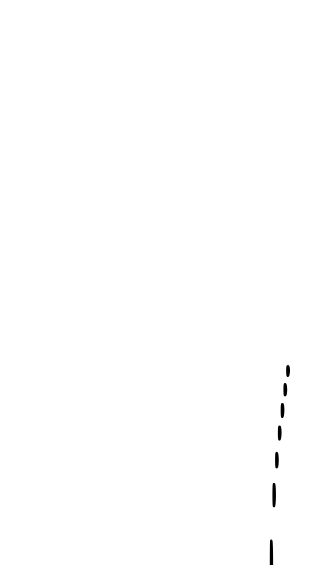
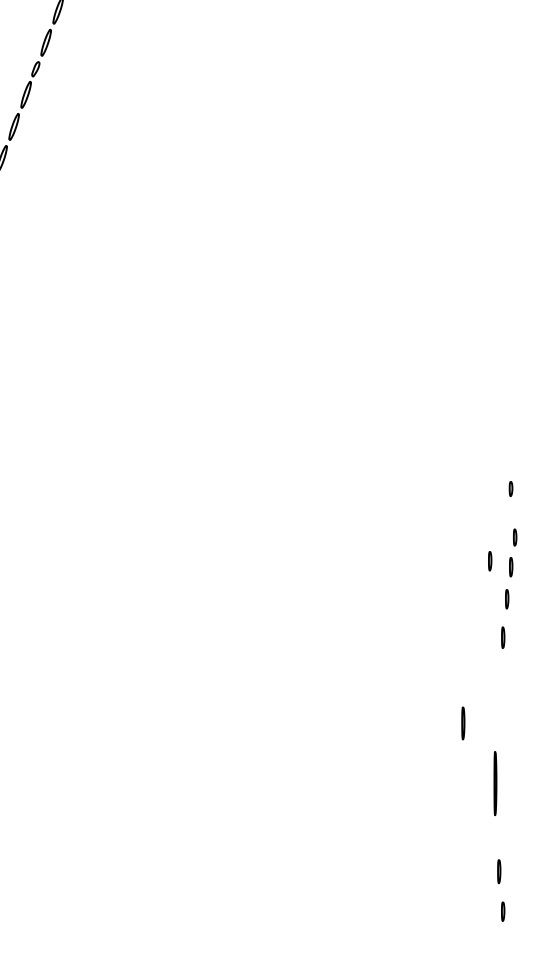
part: (287, 370) -> (510, 488), moved
line: (267, 406) -> (490, 561), added
line: (274, 495) -> (463, 723), moved

